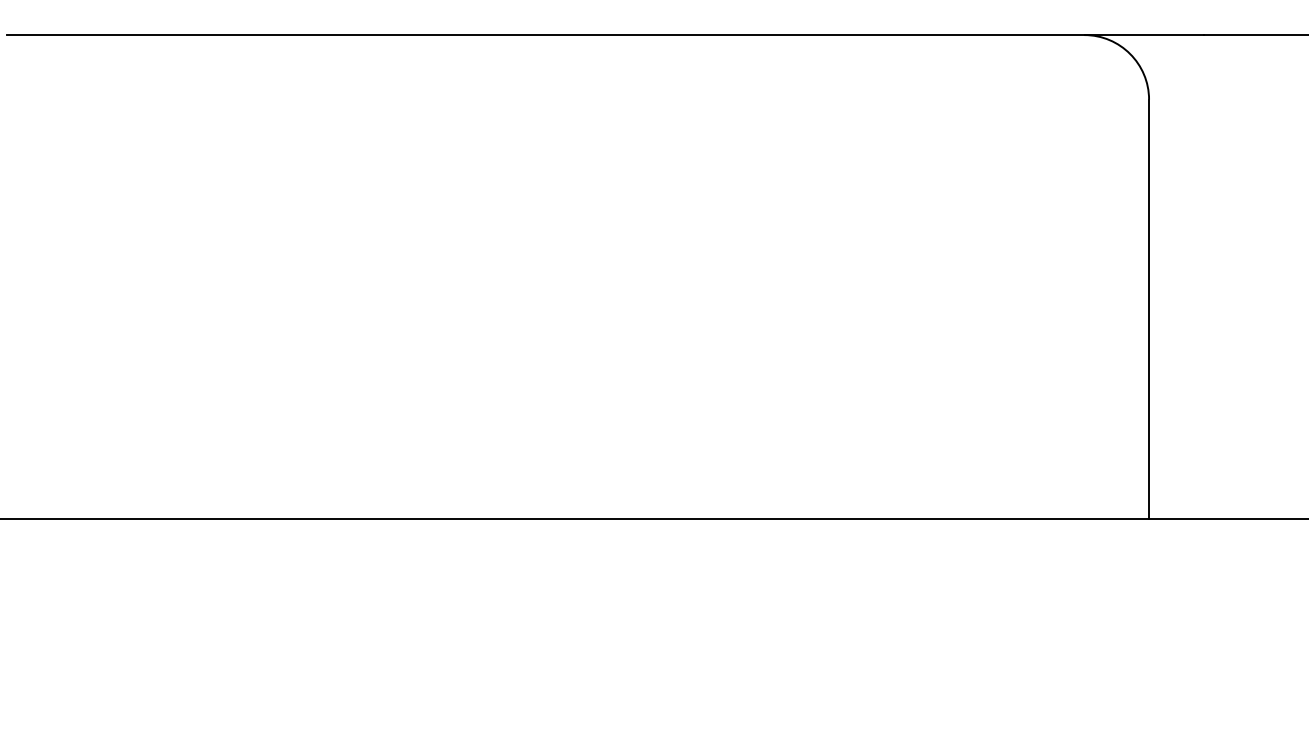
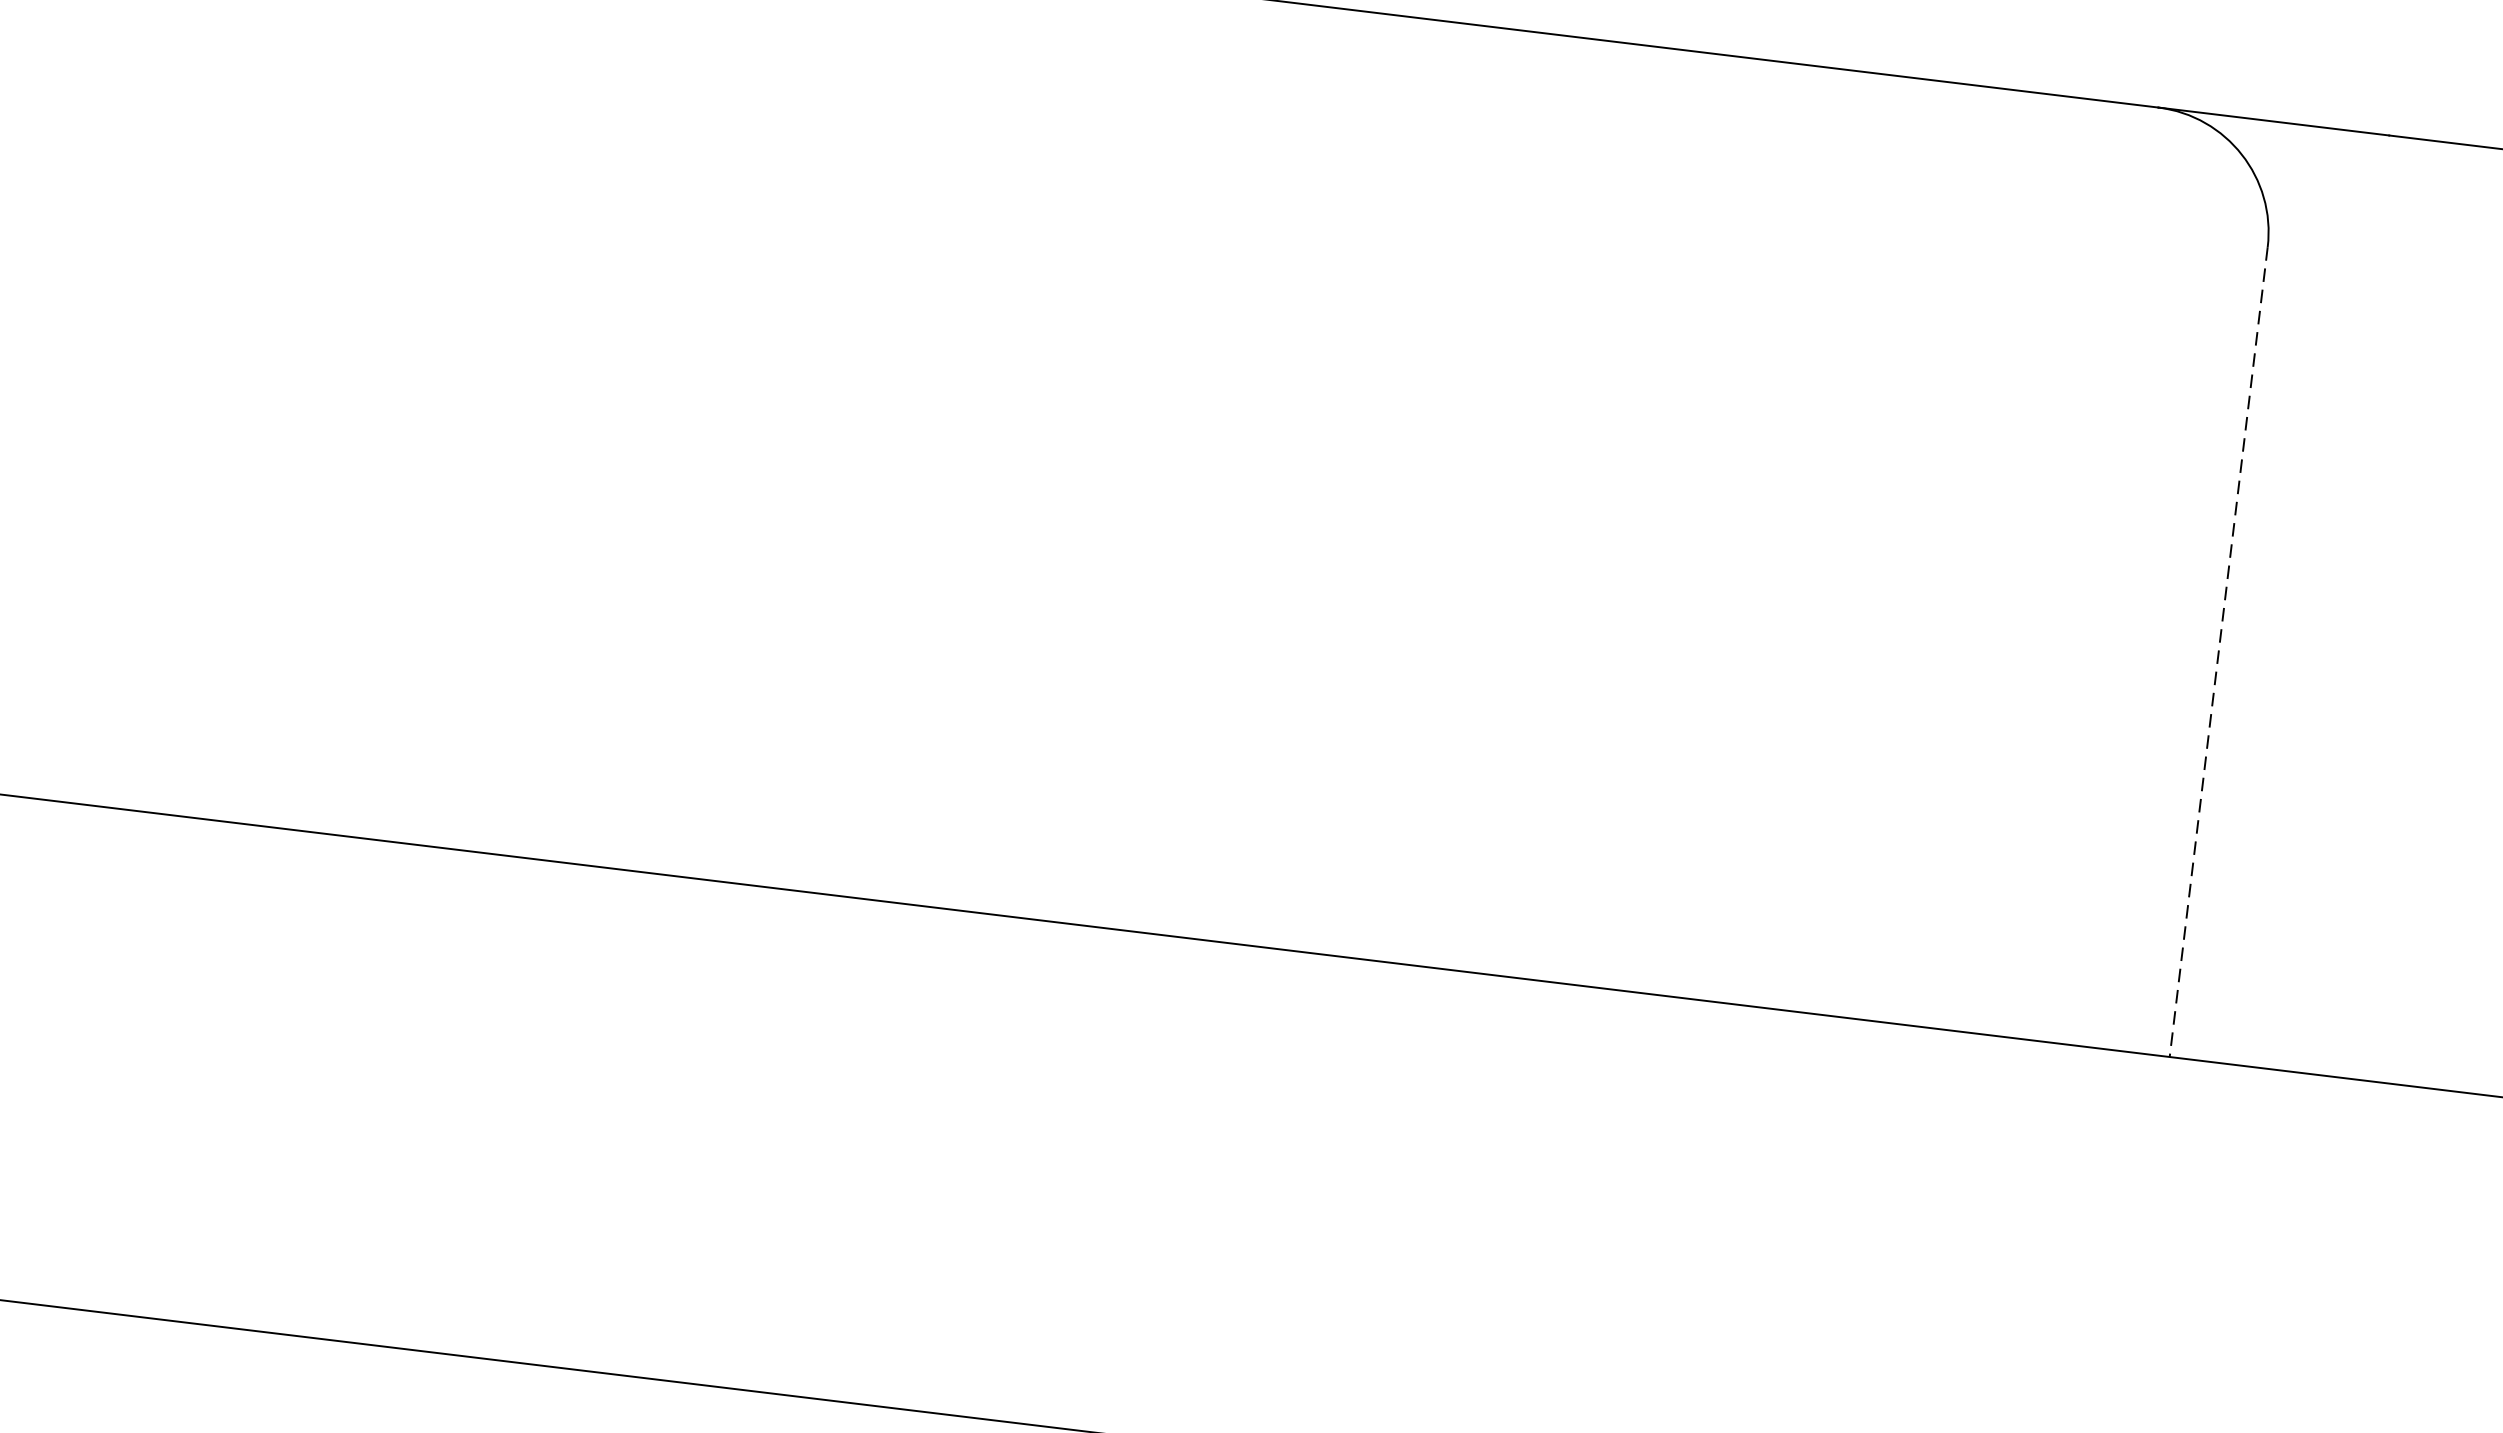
line: (1149, 309) -> (2219, 652), solid -> dashed

